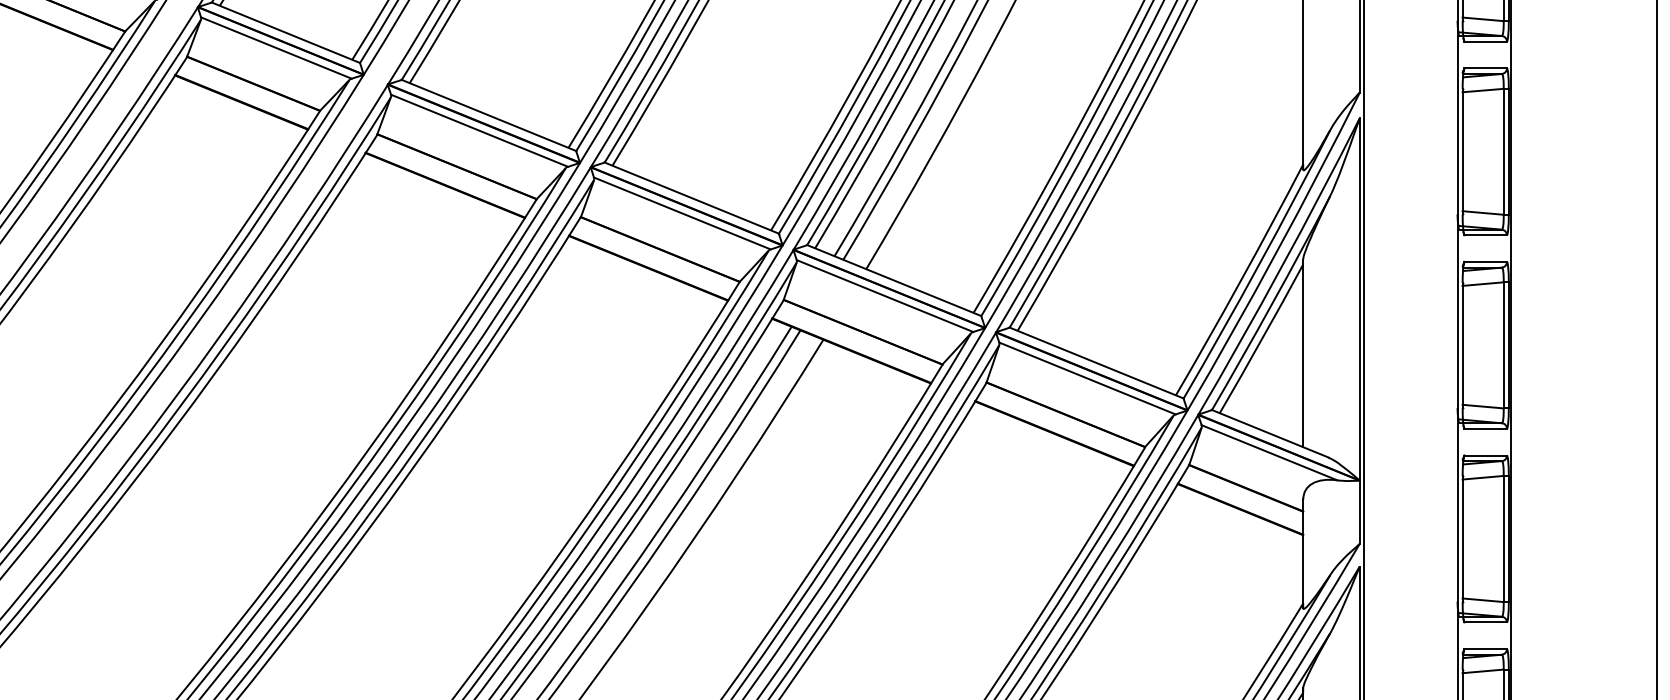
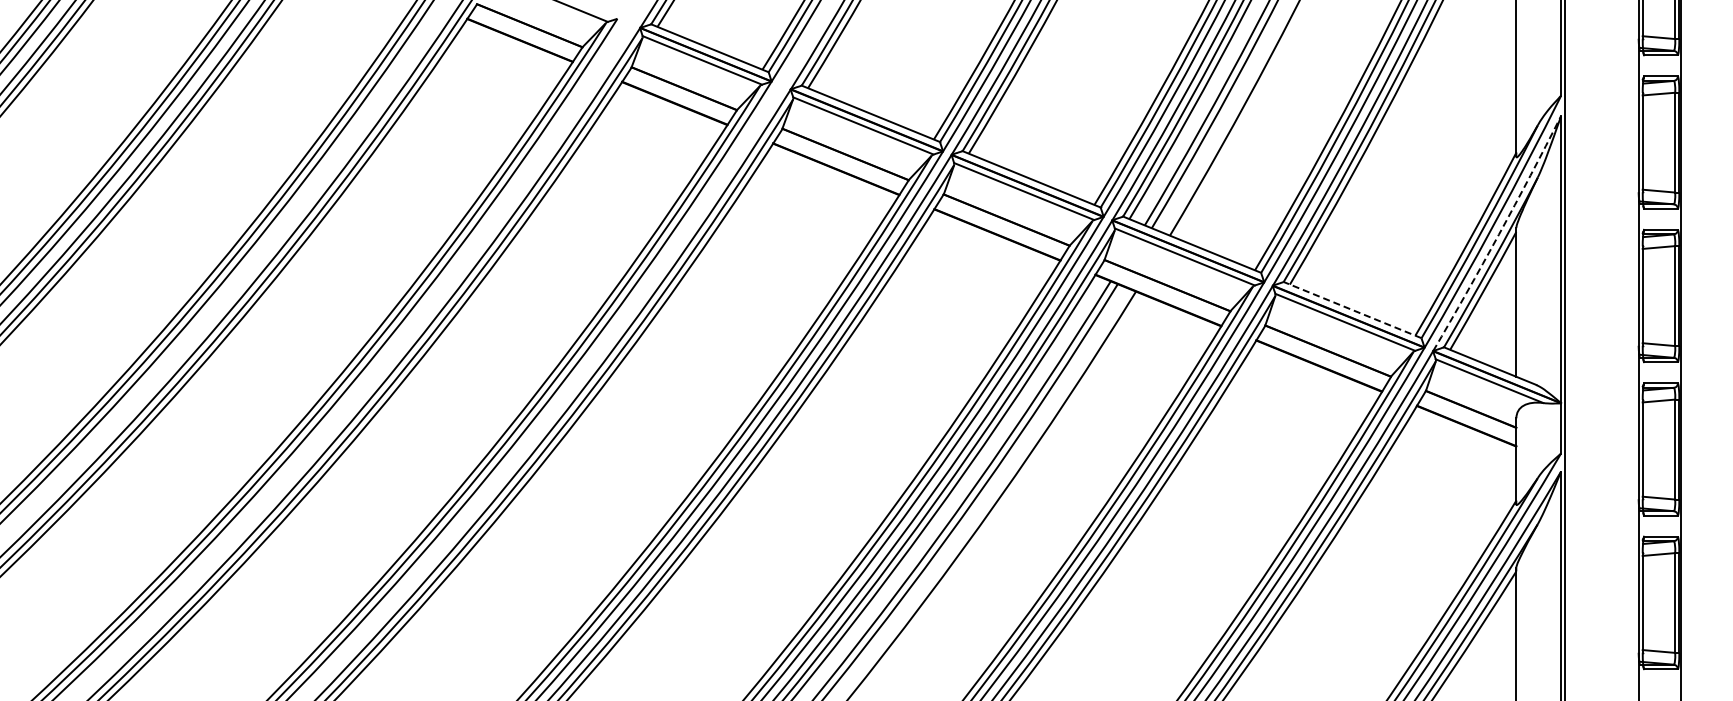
arc: (1280, 267) -> (1498, 234), solid -> dashed
line: (1096, 363) -> (1352, 310), solid -> dashed

